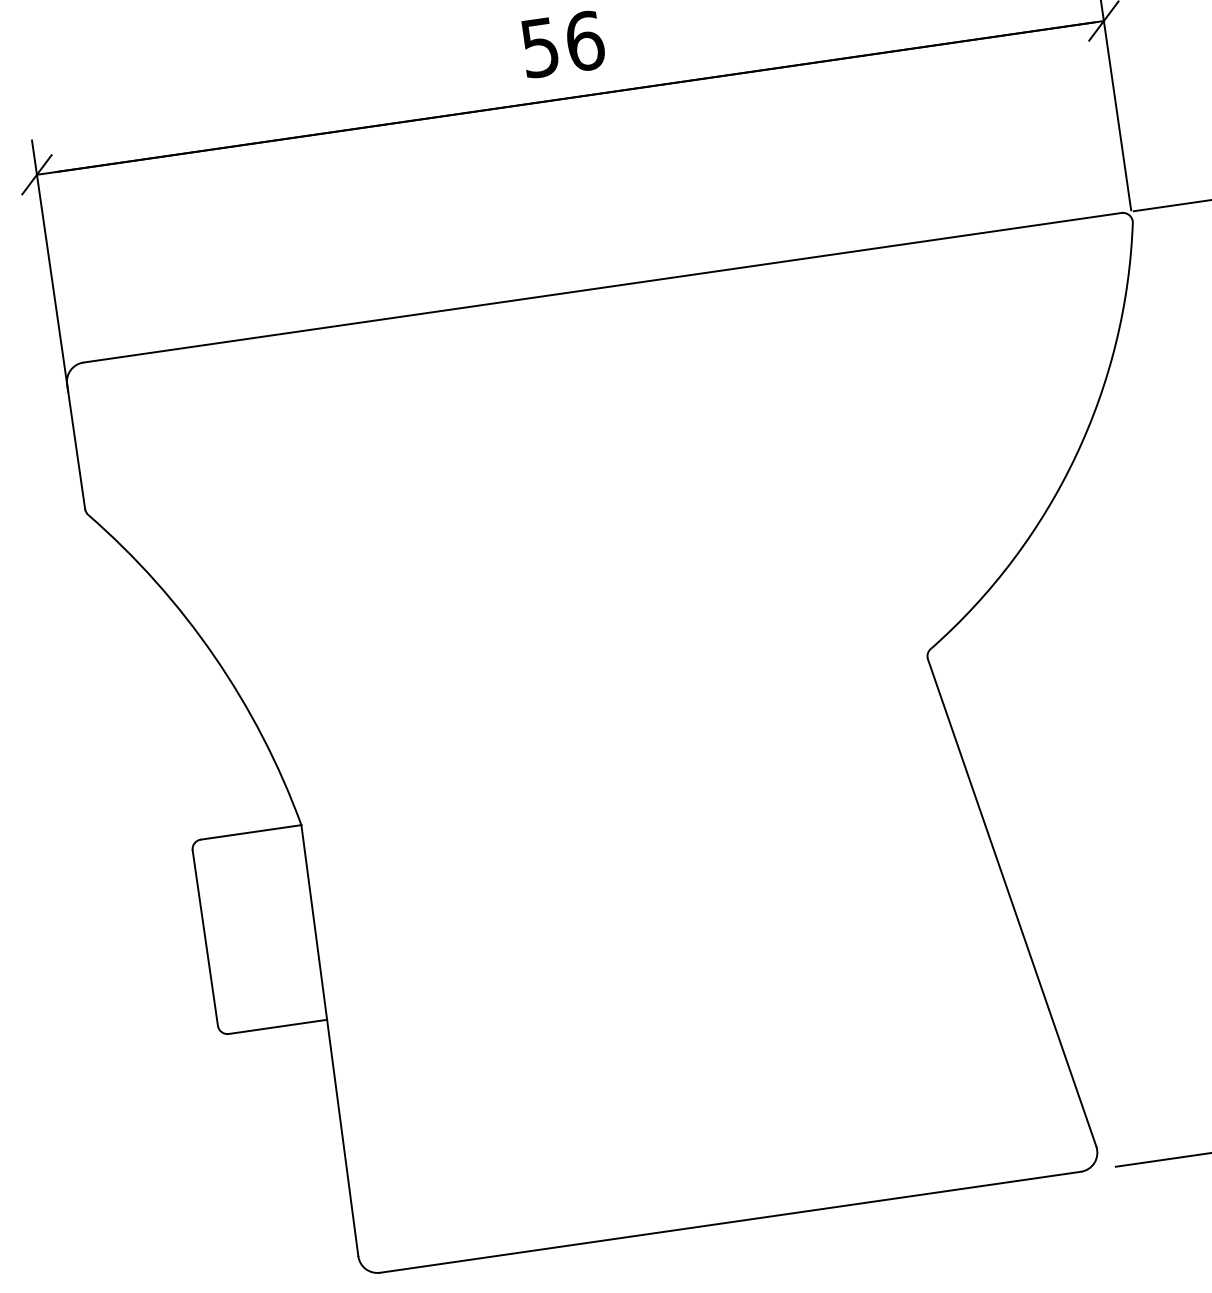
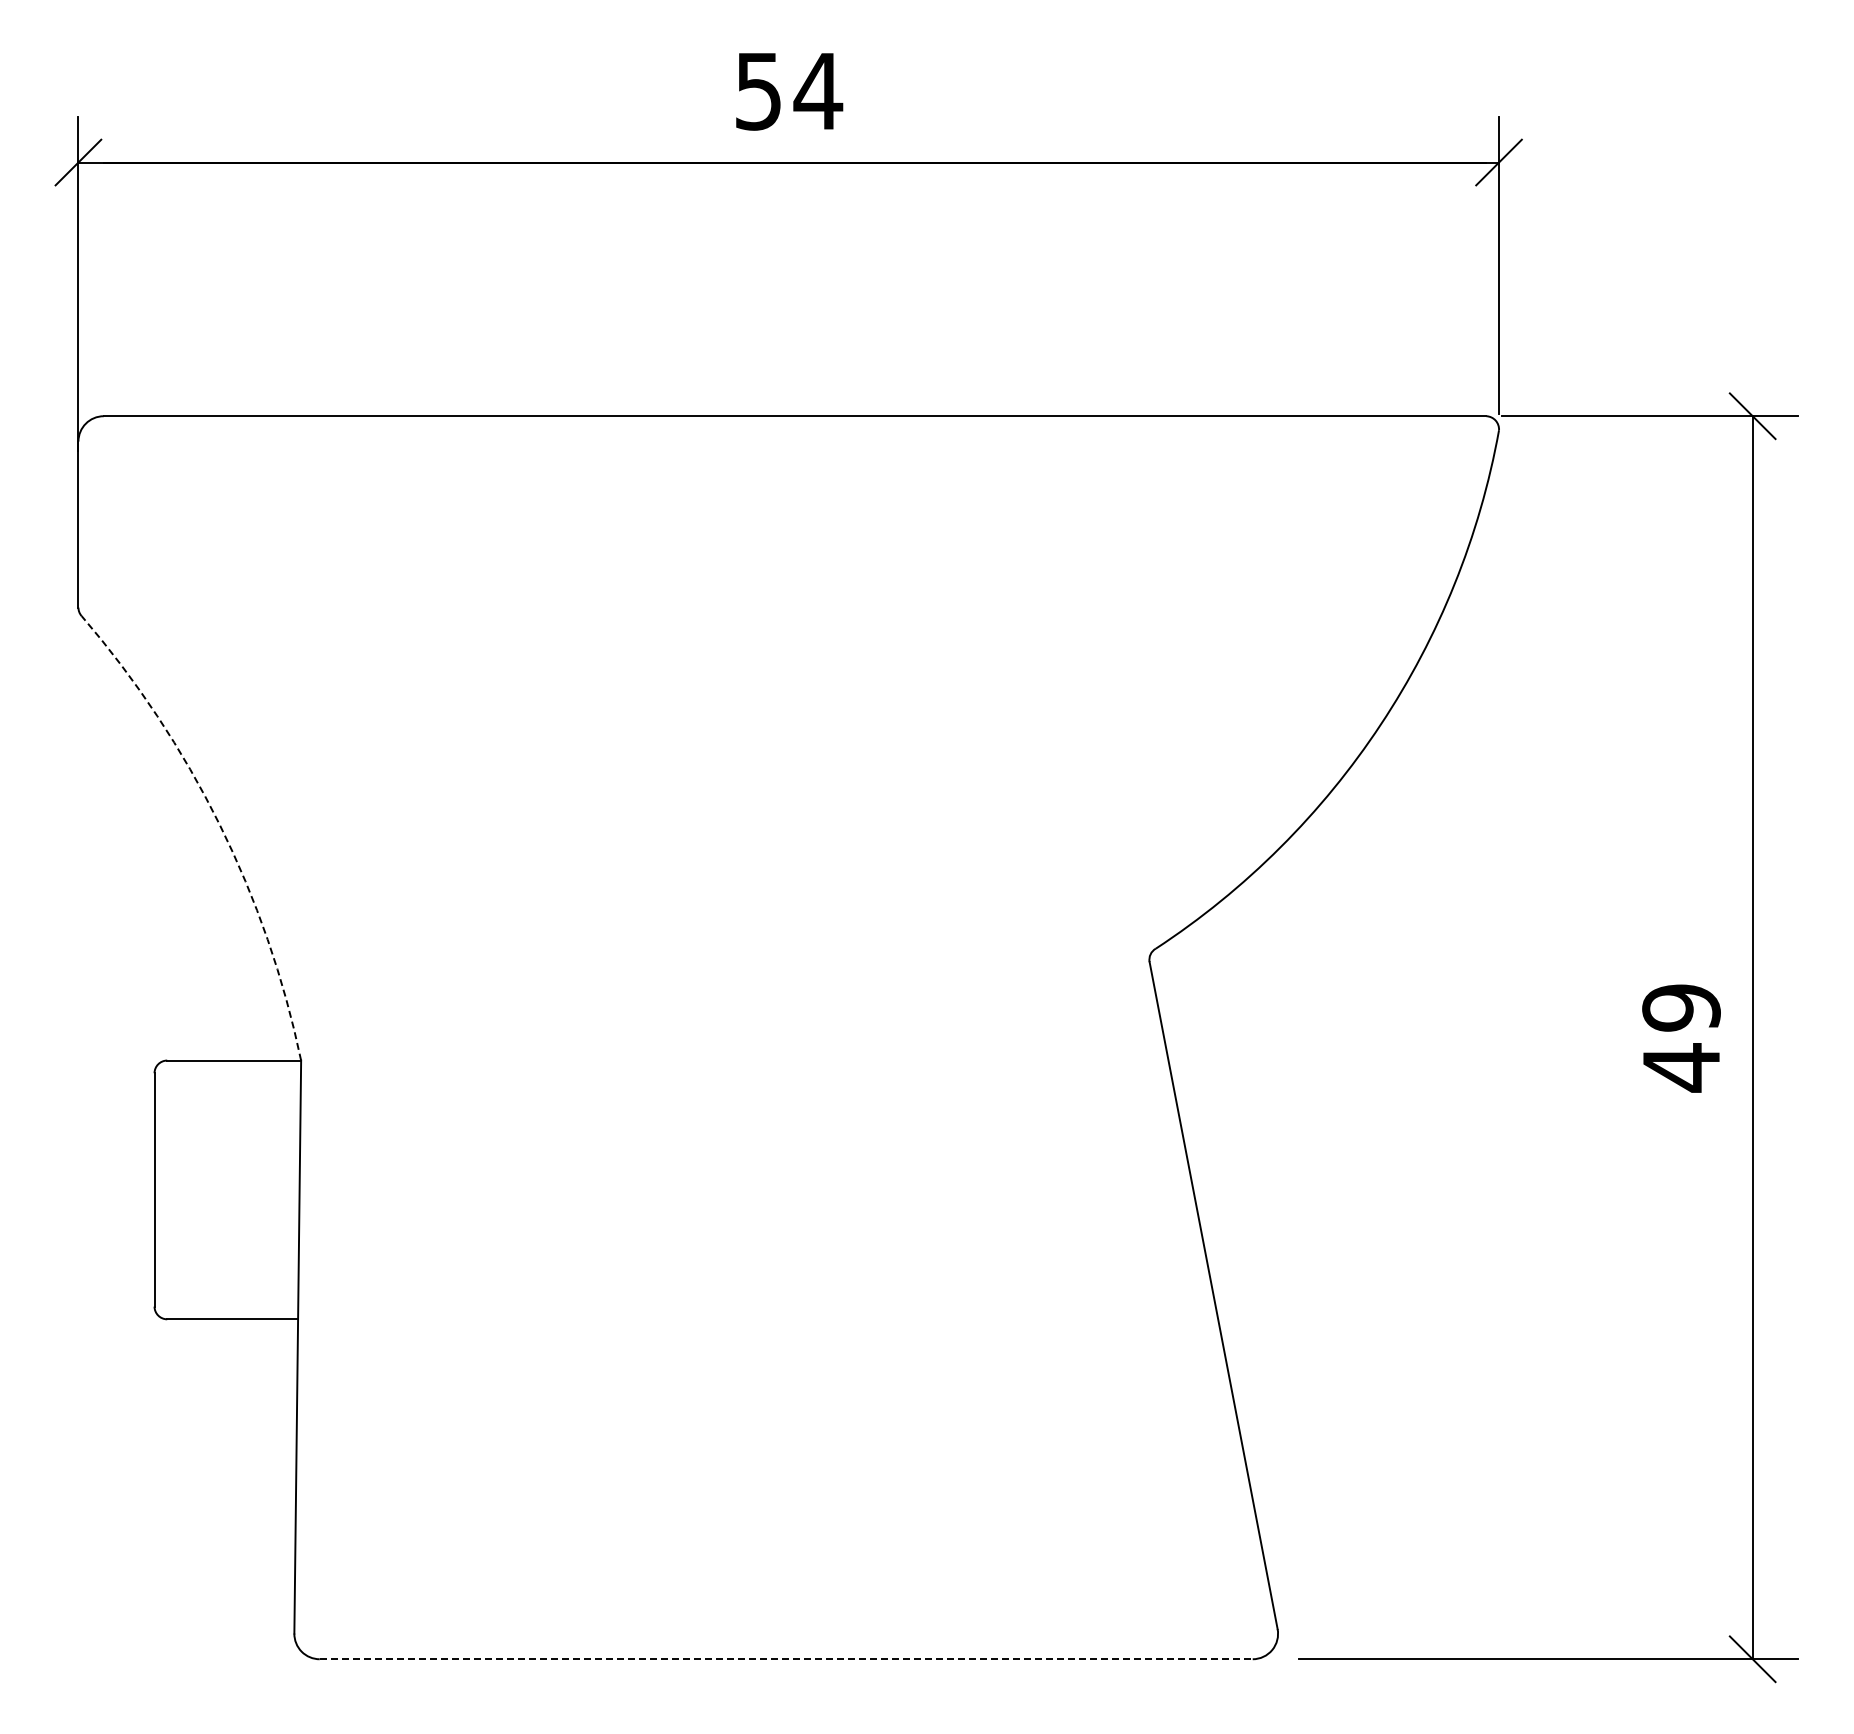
text: (585, 41) -> (818, 91), 56 -> 54
arc: (214, 656) -> (219, 824), solid -> dashed
line: (730, 1222) -> (786, 1659), solid -> dashed

